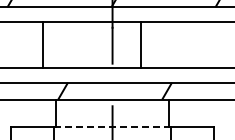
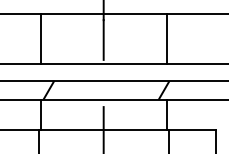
line: (42, 44) -> (40, 38), moved
line: (141, 44) -> (166, 38), moved
line: (112, 126) -> (103, 129), dashed -> solid

